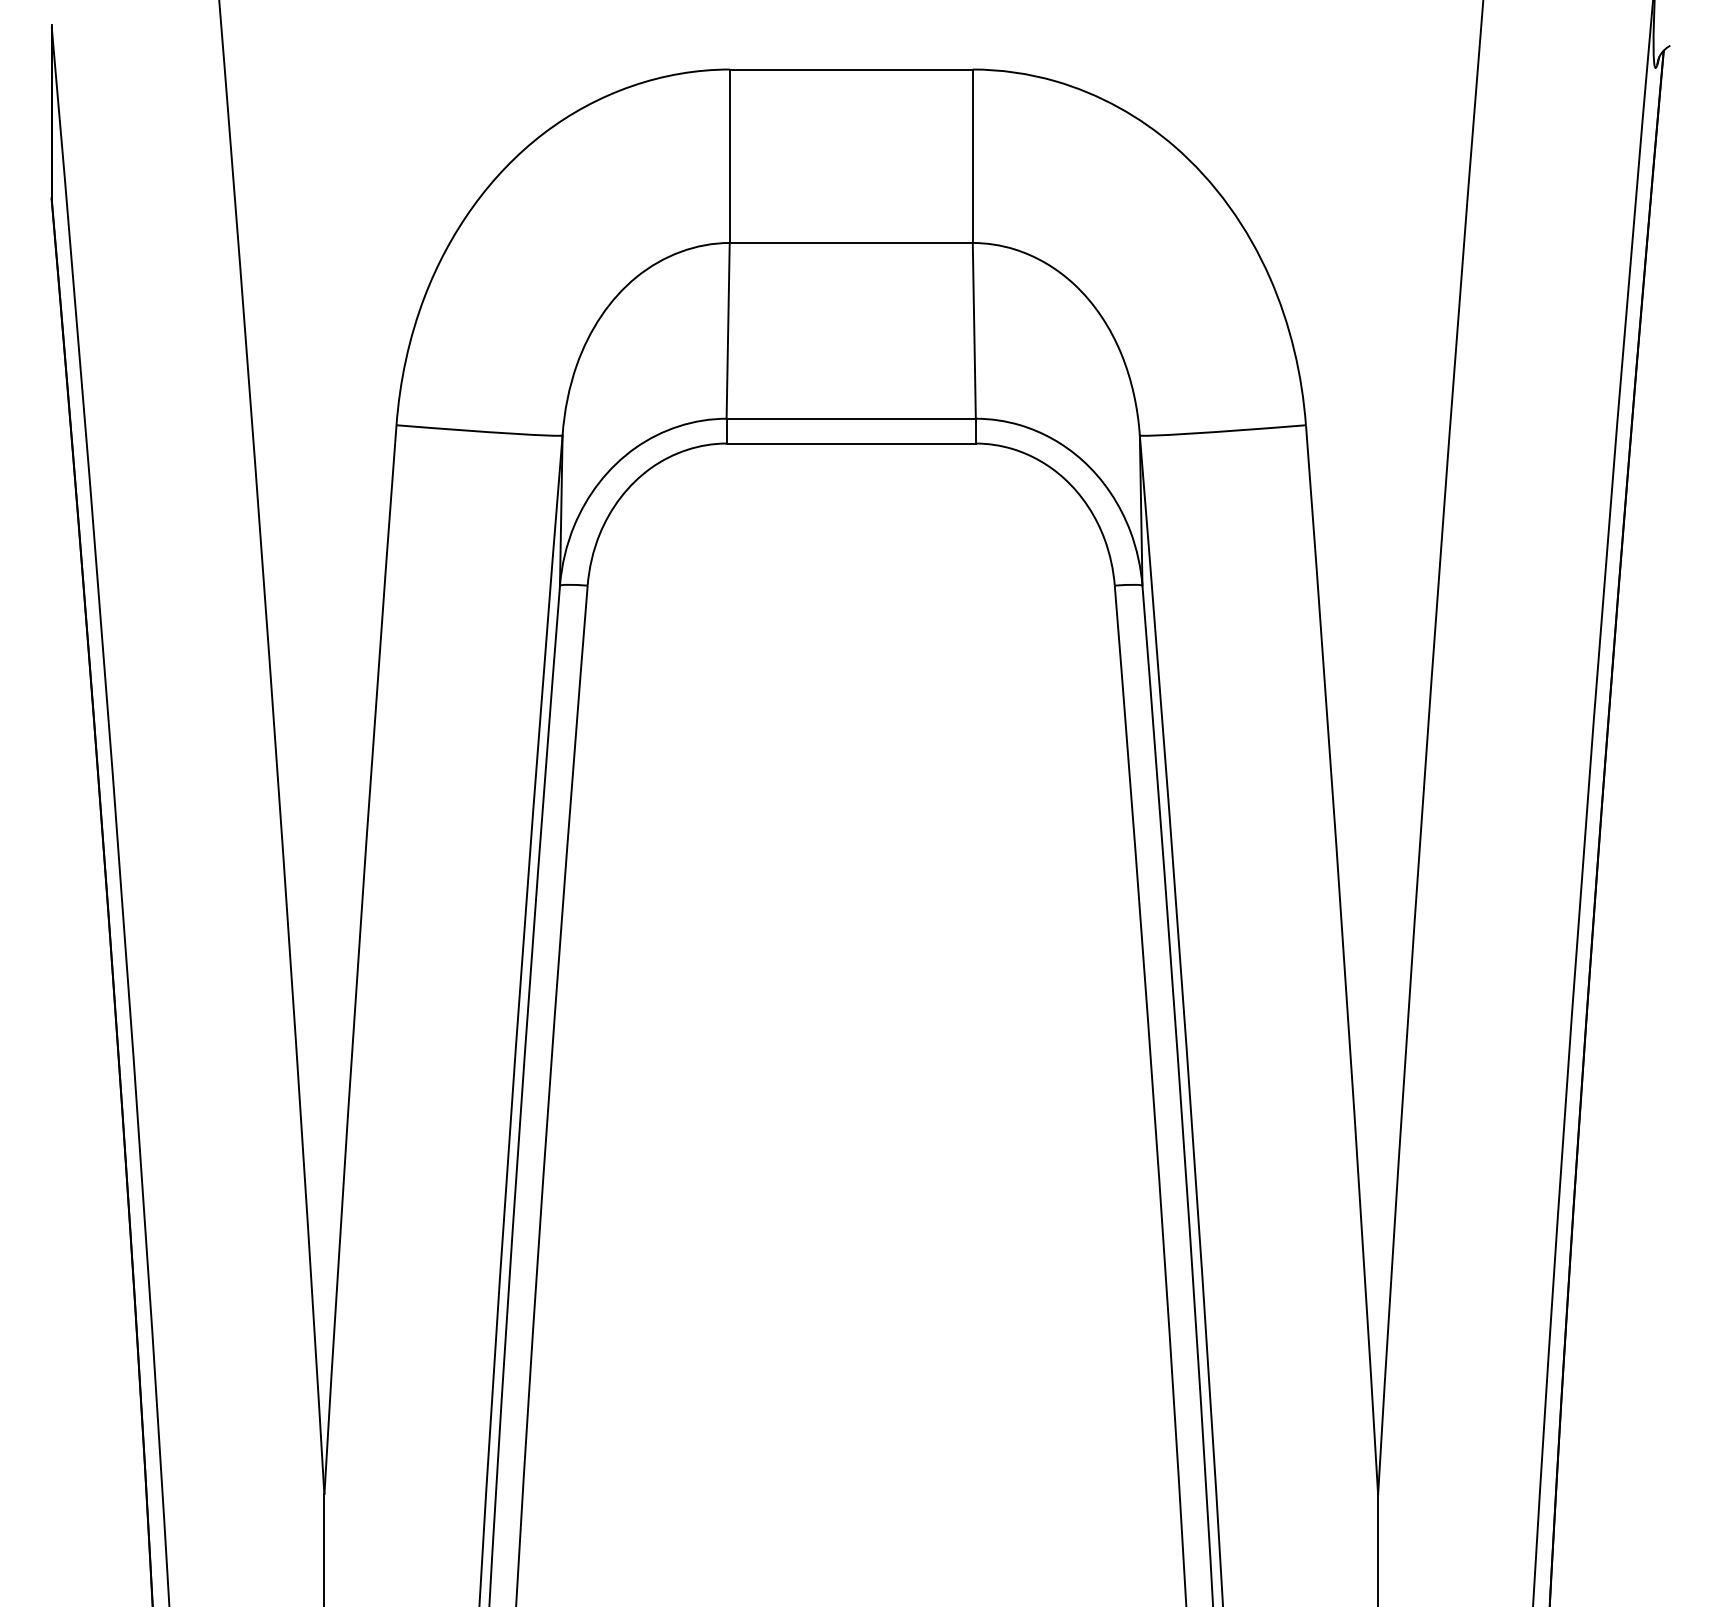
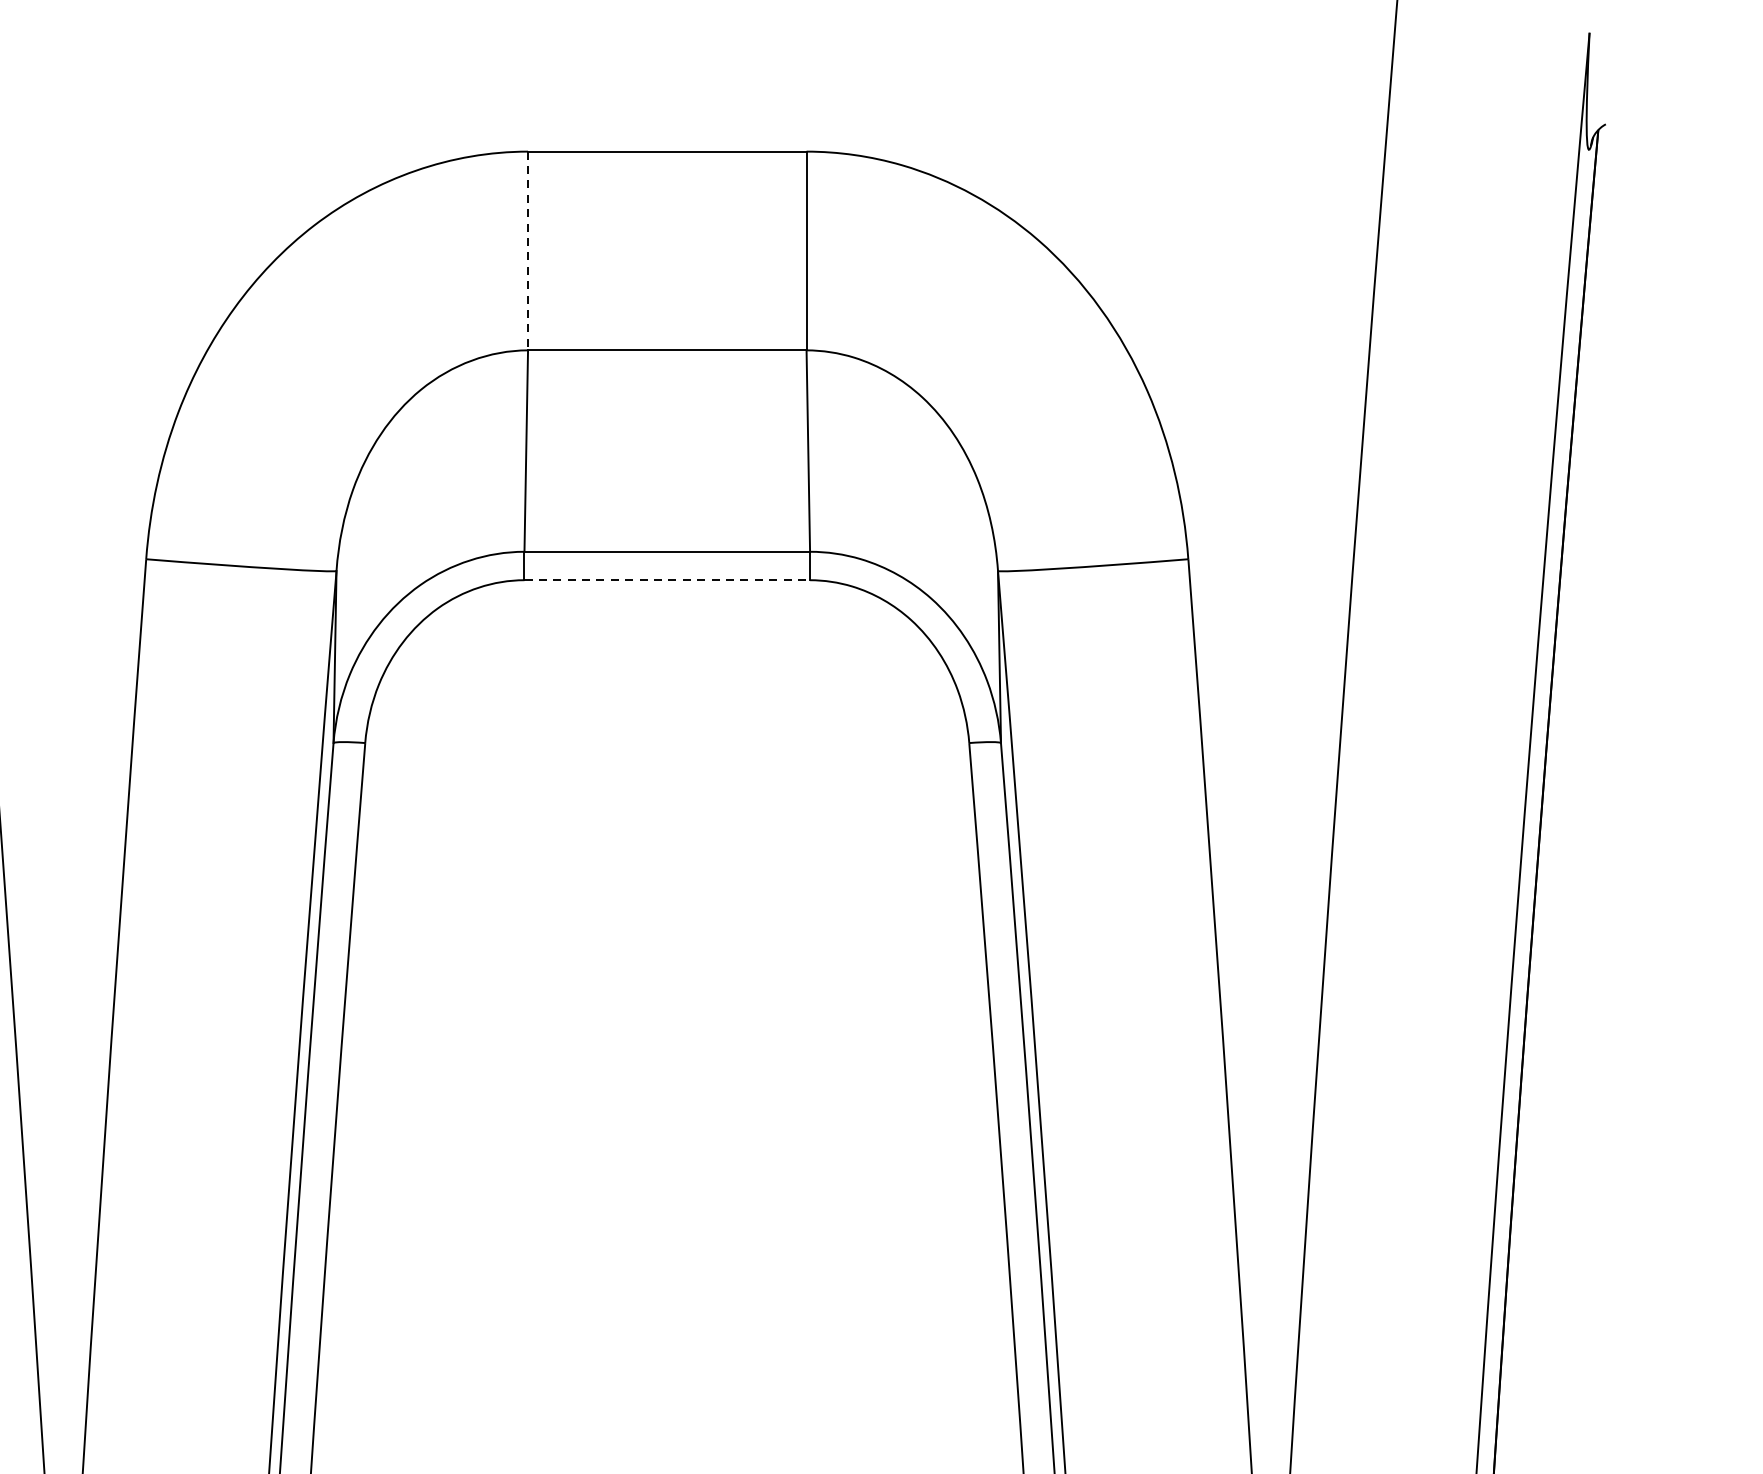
line: (729, 156) -> (527, 251), solid -> dashed
line: (851, 443) -> (667, 580), solid -> dashed

